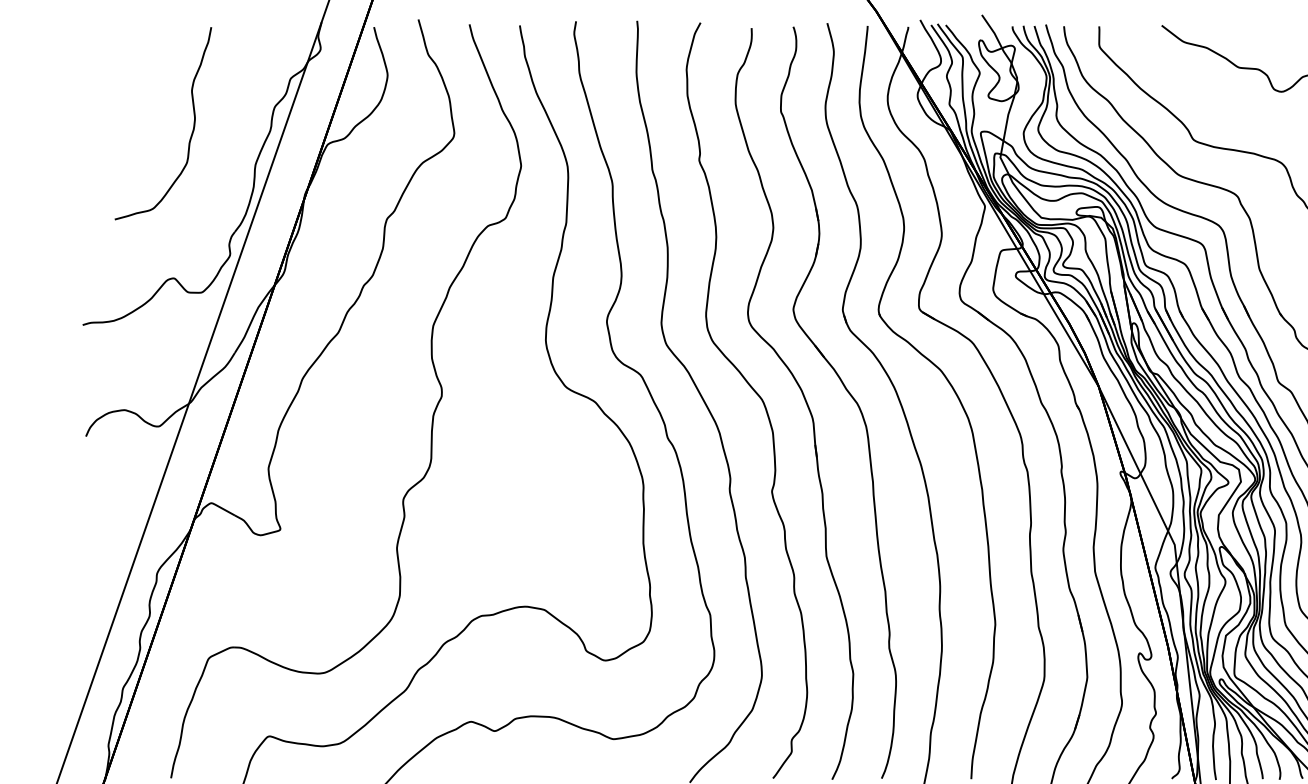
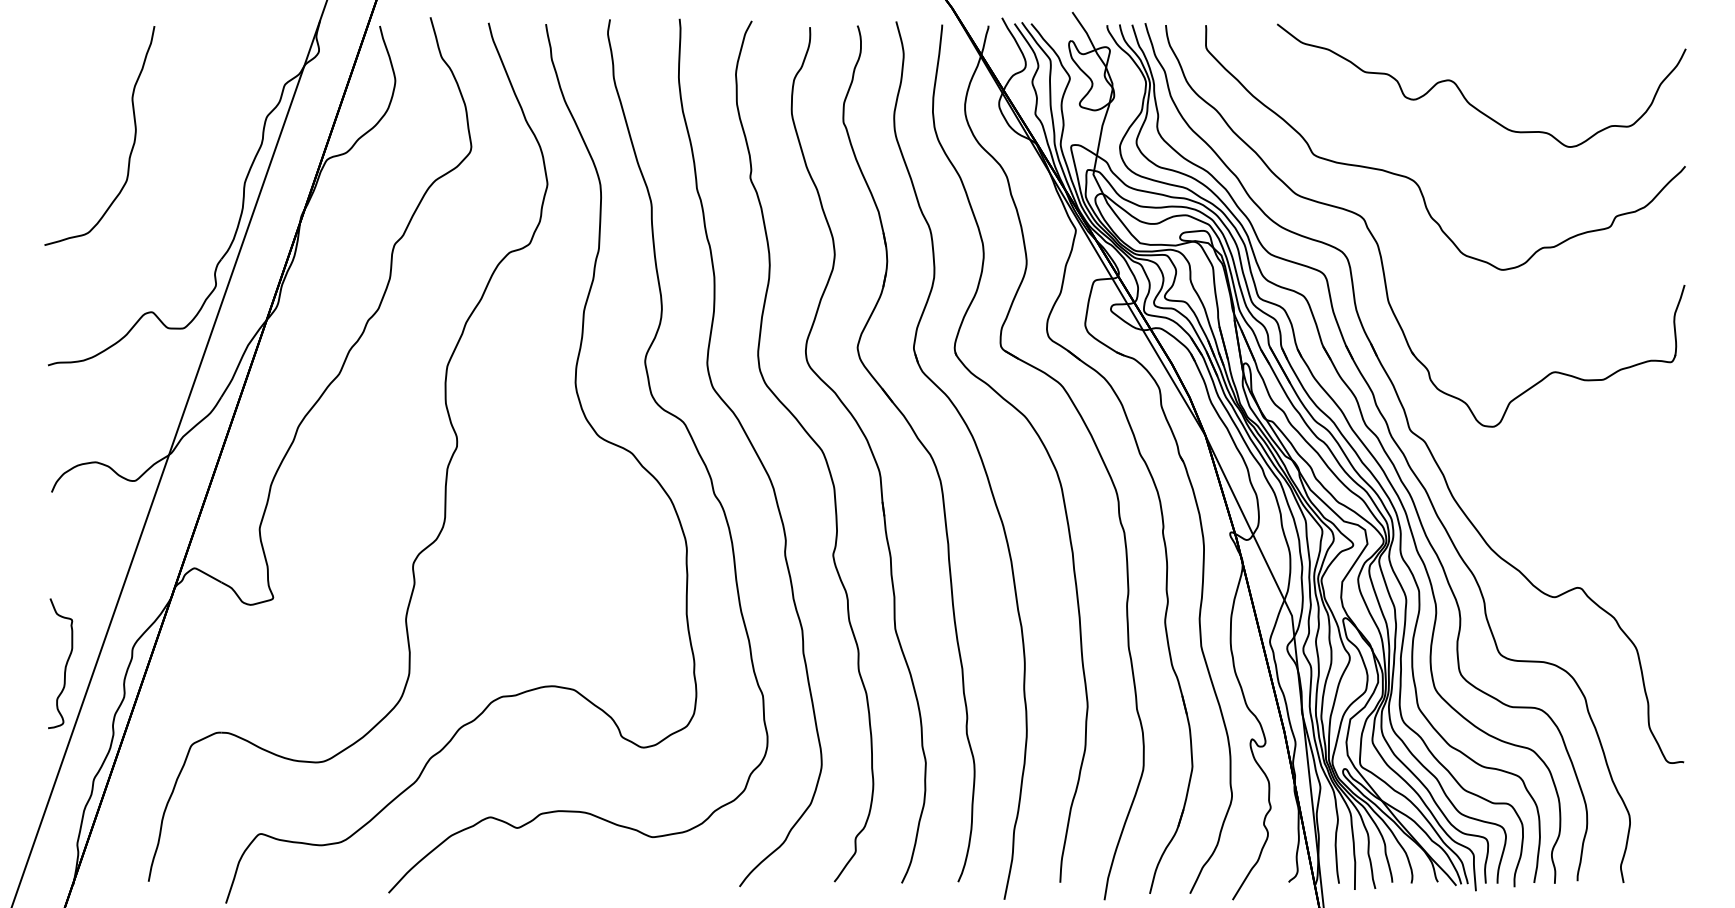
curve: (192, 127) -> (133, 140), moved
curve: (98, 587) -> (65, 664), added

